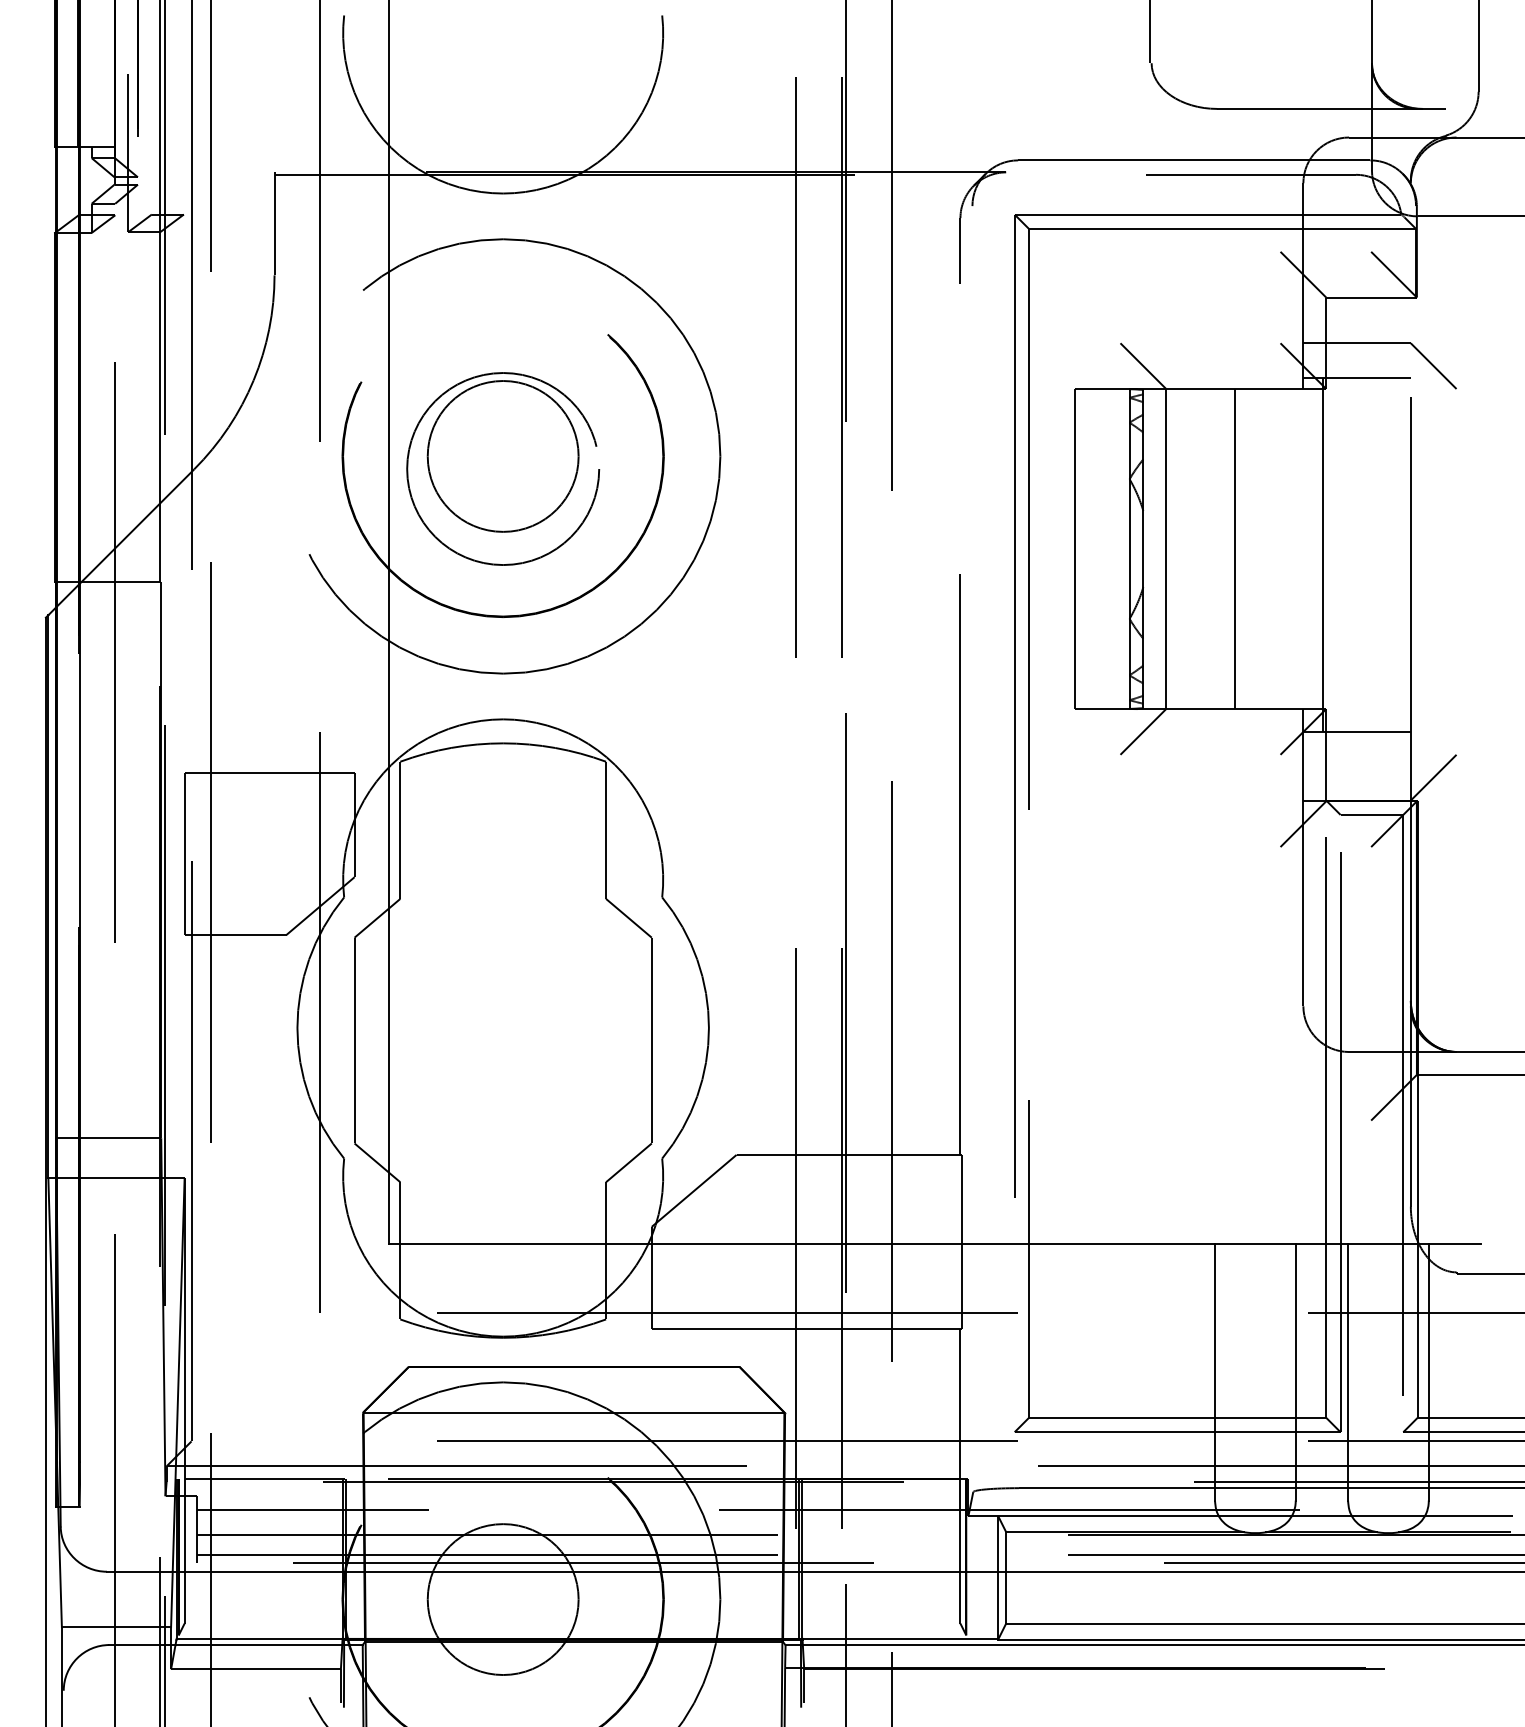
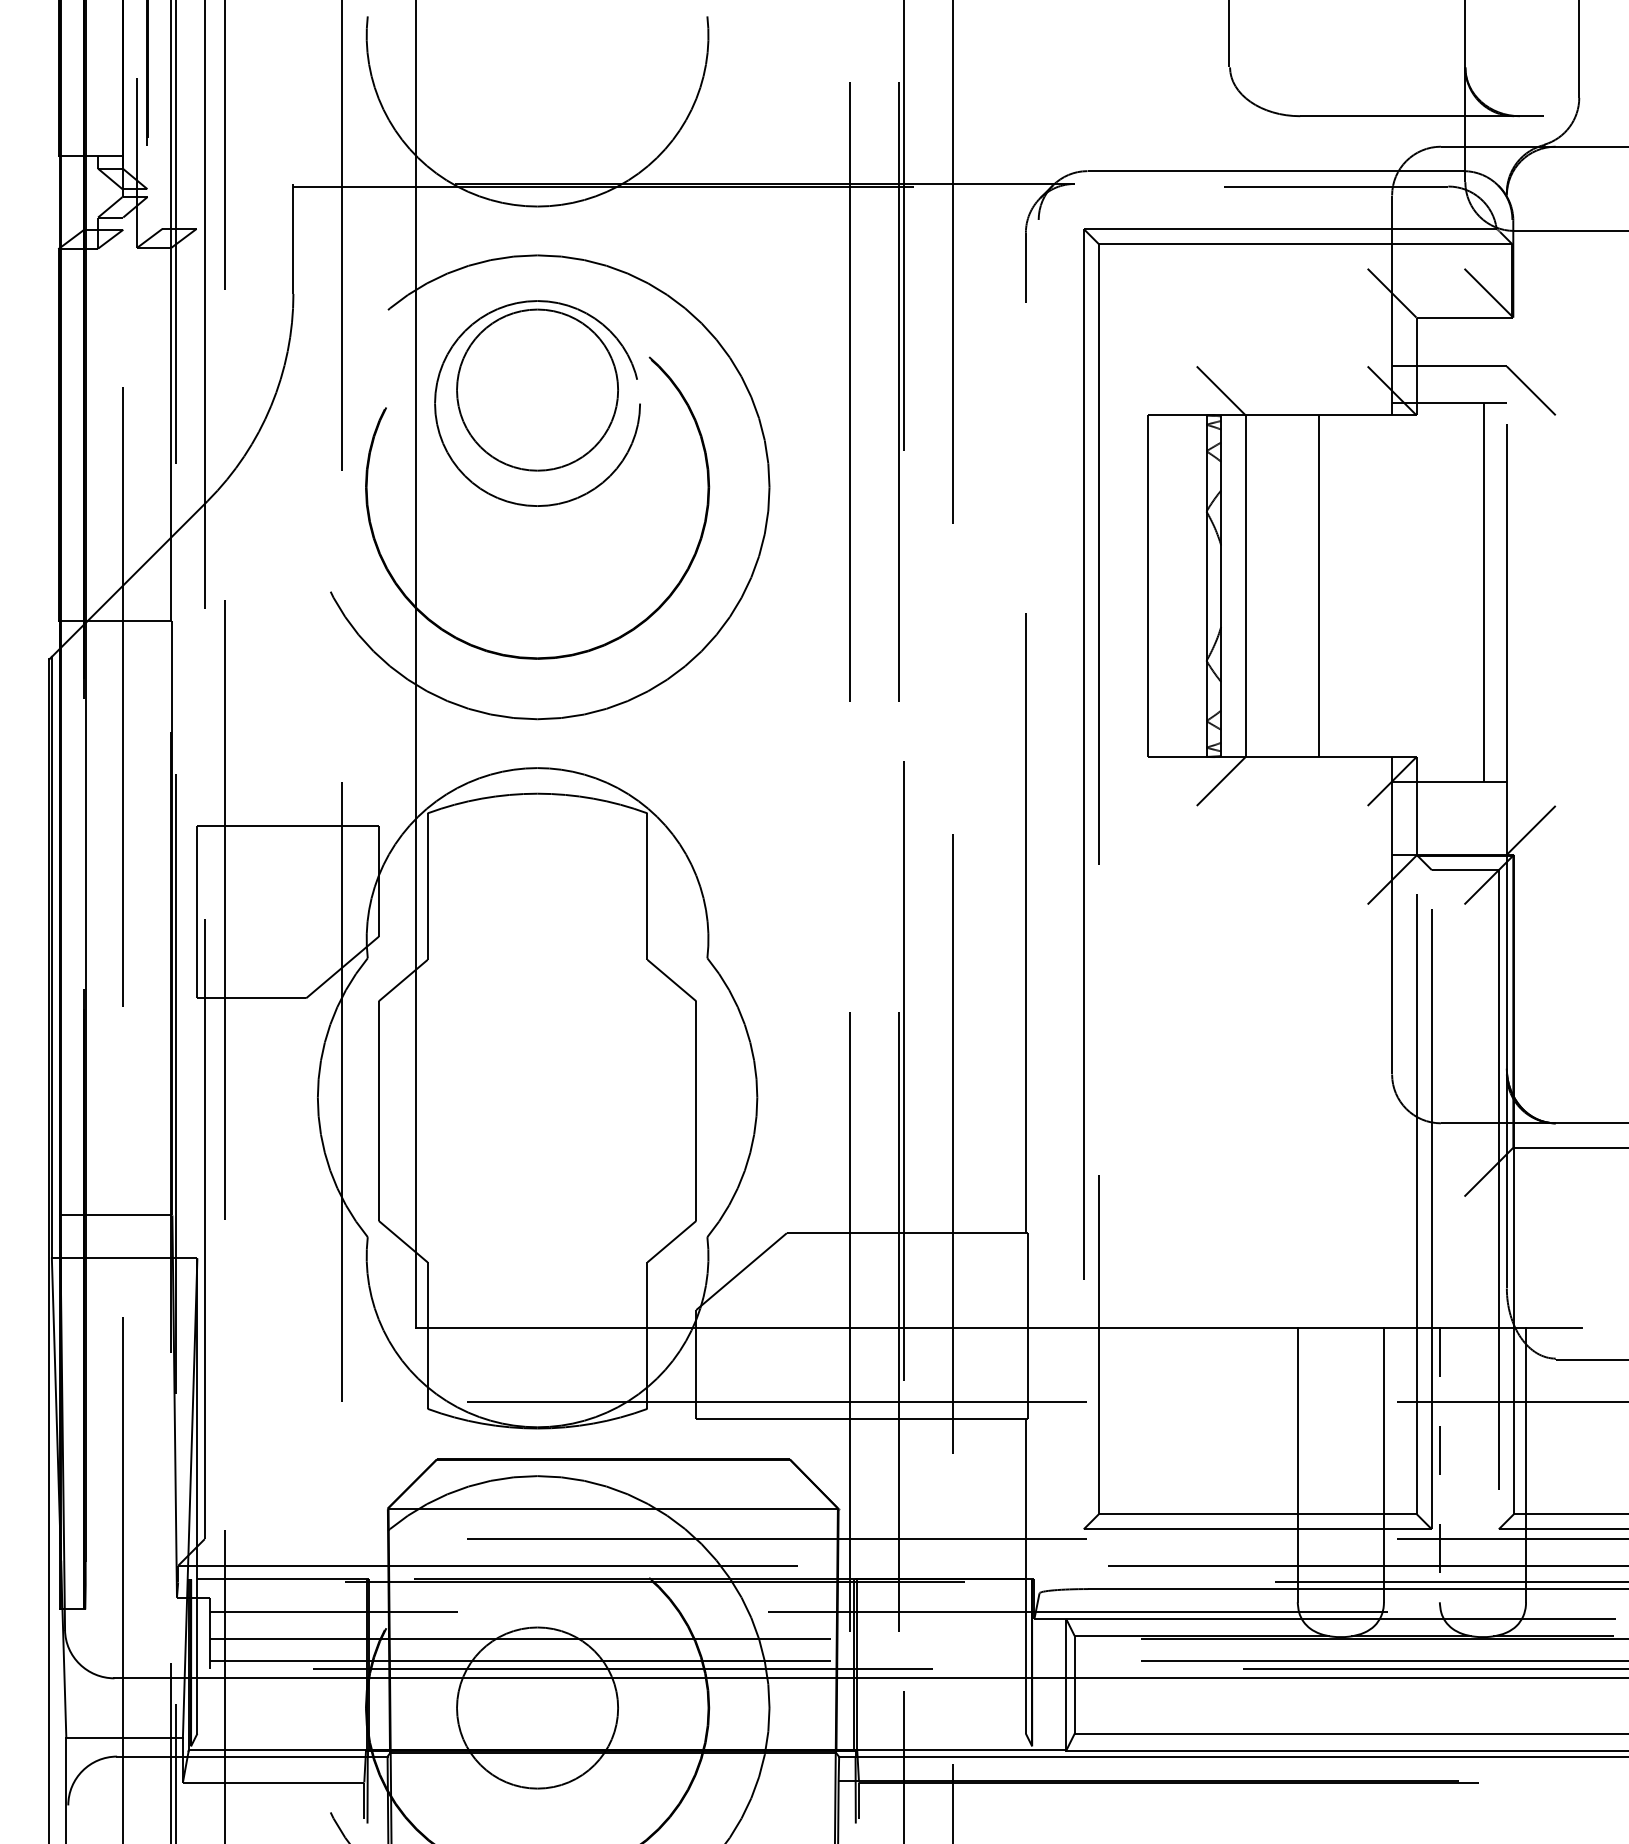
part: (503, 468) -> (537, 403), moved
line: (1322, 554) -> (1484, 592), moved
line: (1348, 1372) -> (1440, 1465), solid -> dashed

